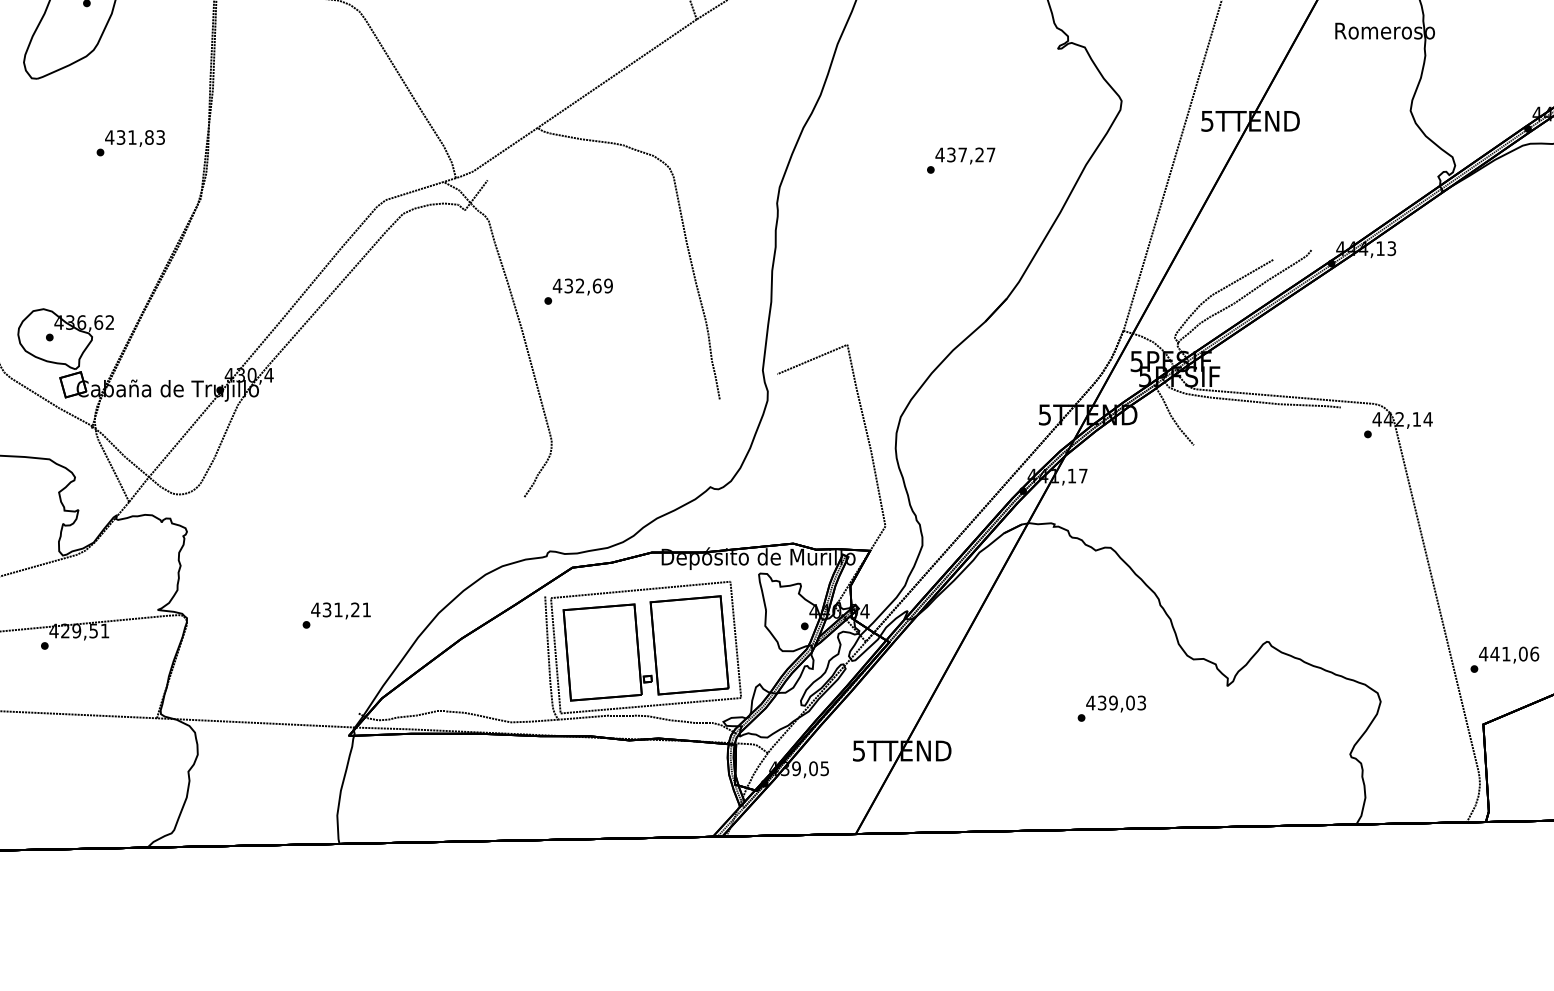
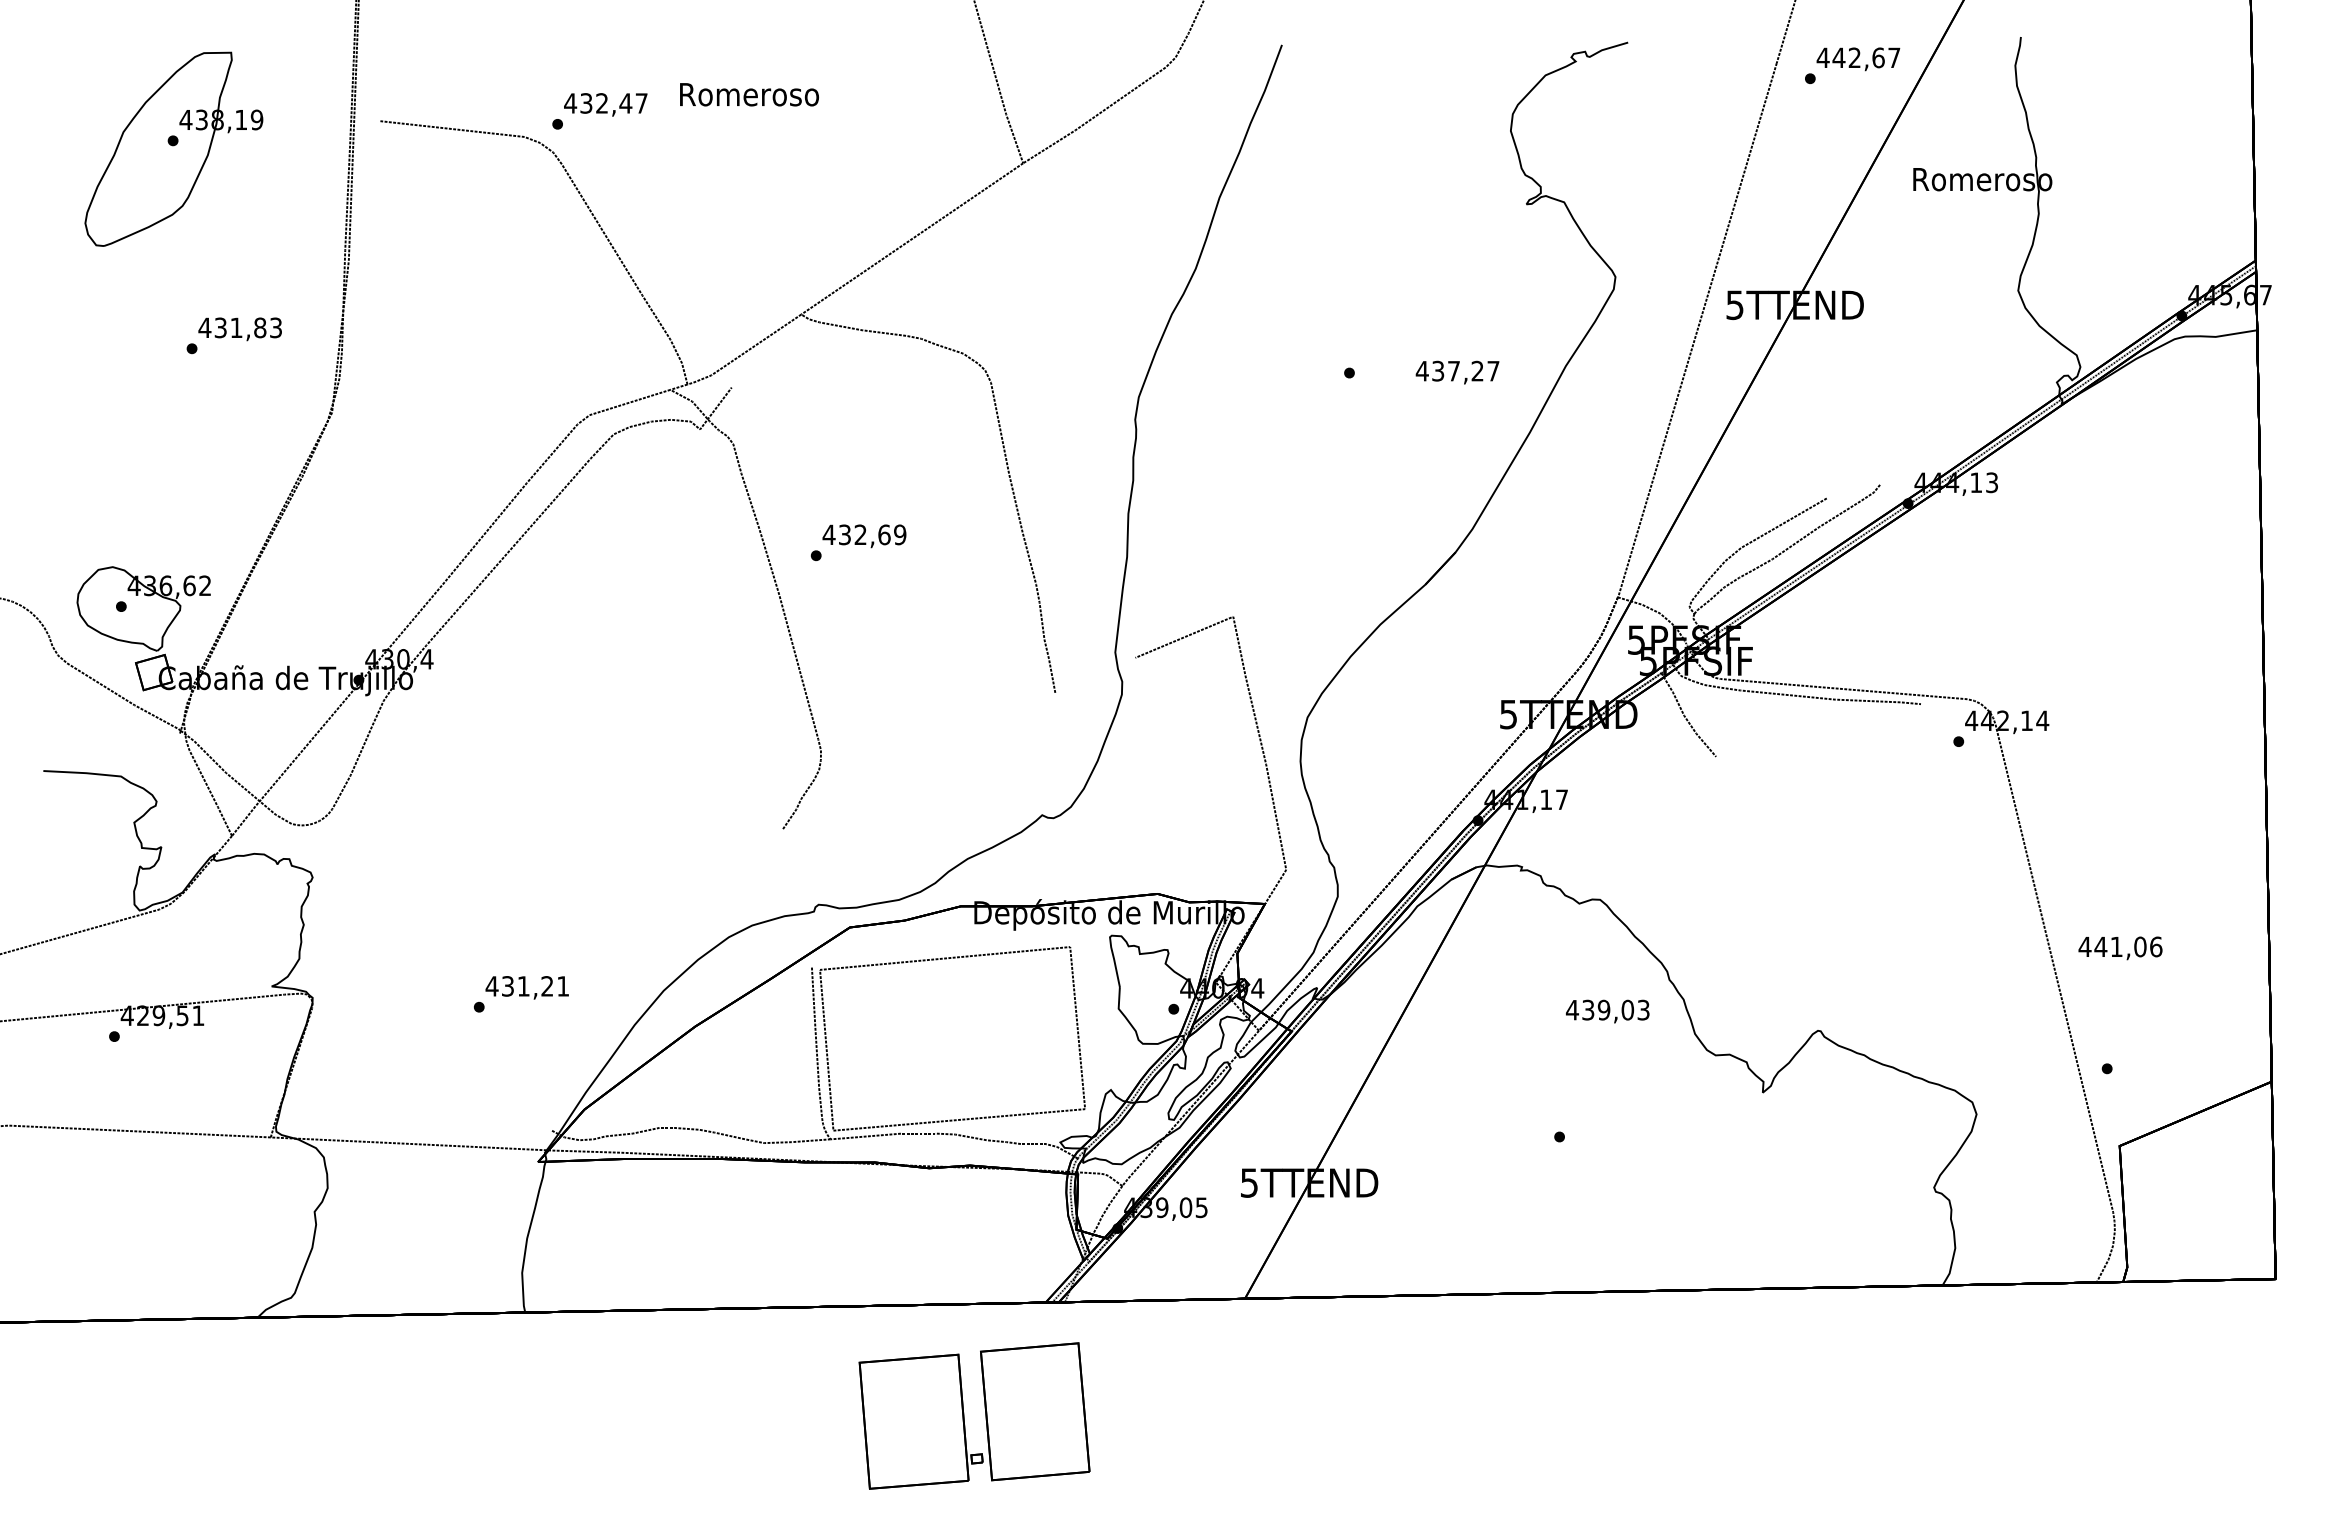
text: (965, 155) -> (1457, 372), moved
part: (638, 648) -> (964, 1415), moved
text: (1509, 655) -> (2120, 948), moved
text: (1115, 704) -> (1607, 1011), moved

